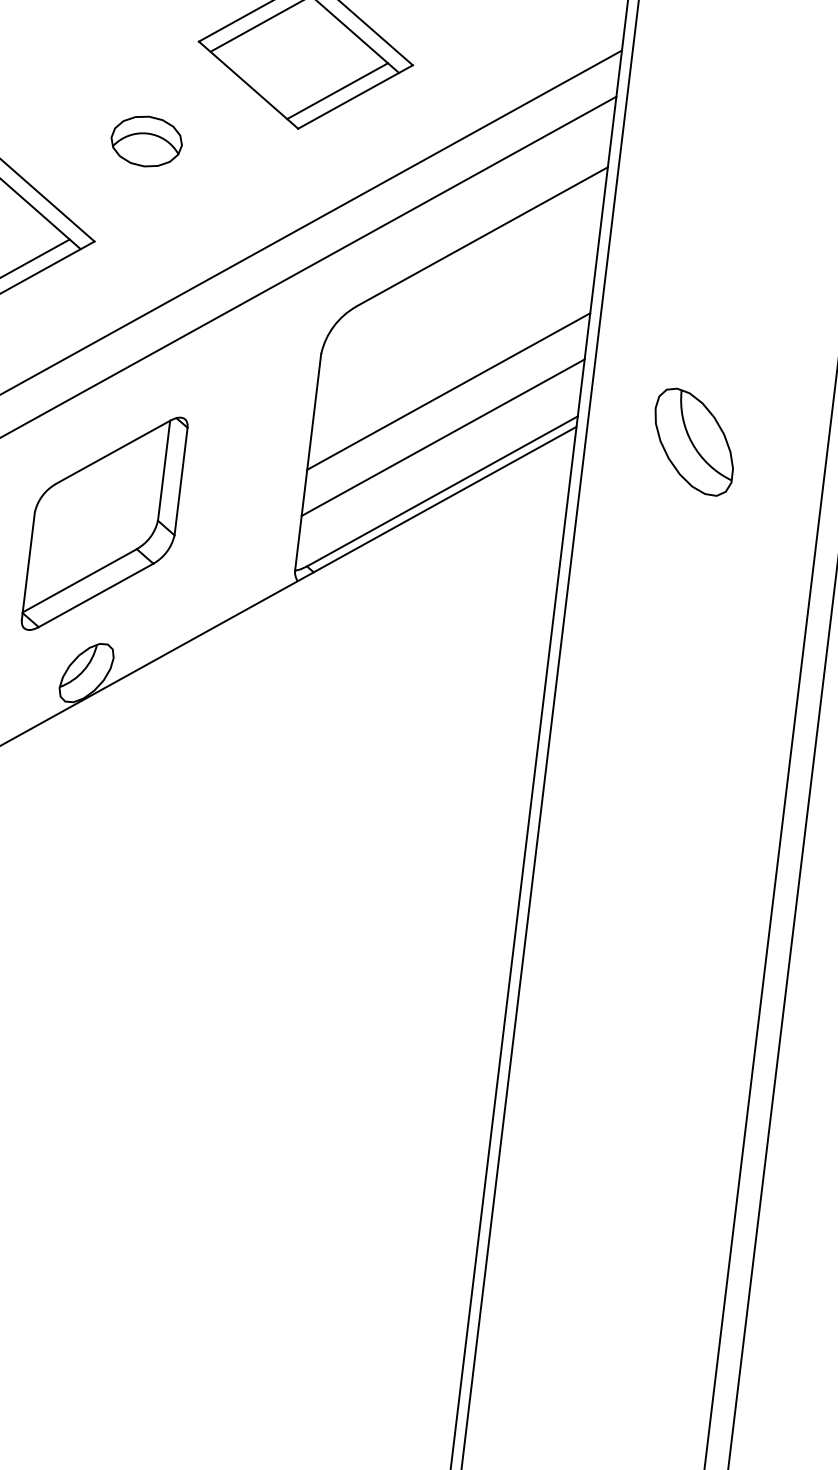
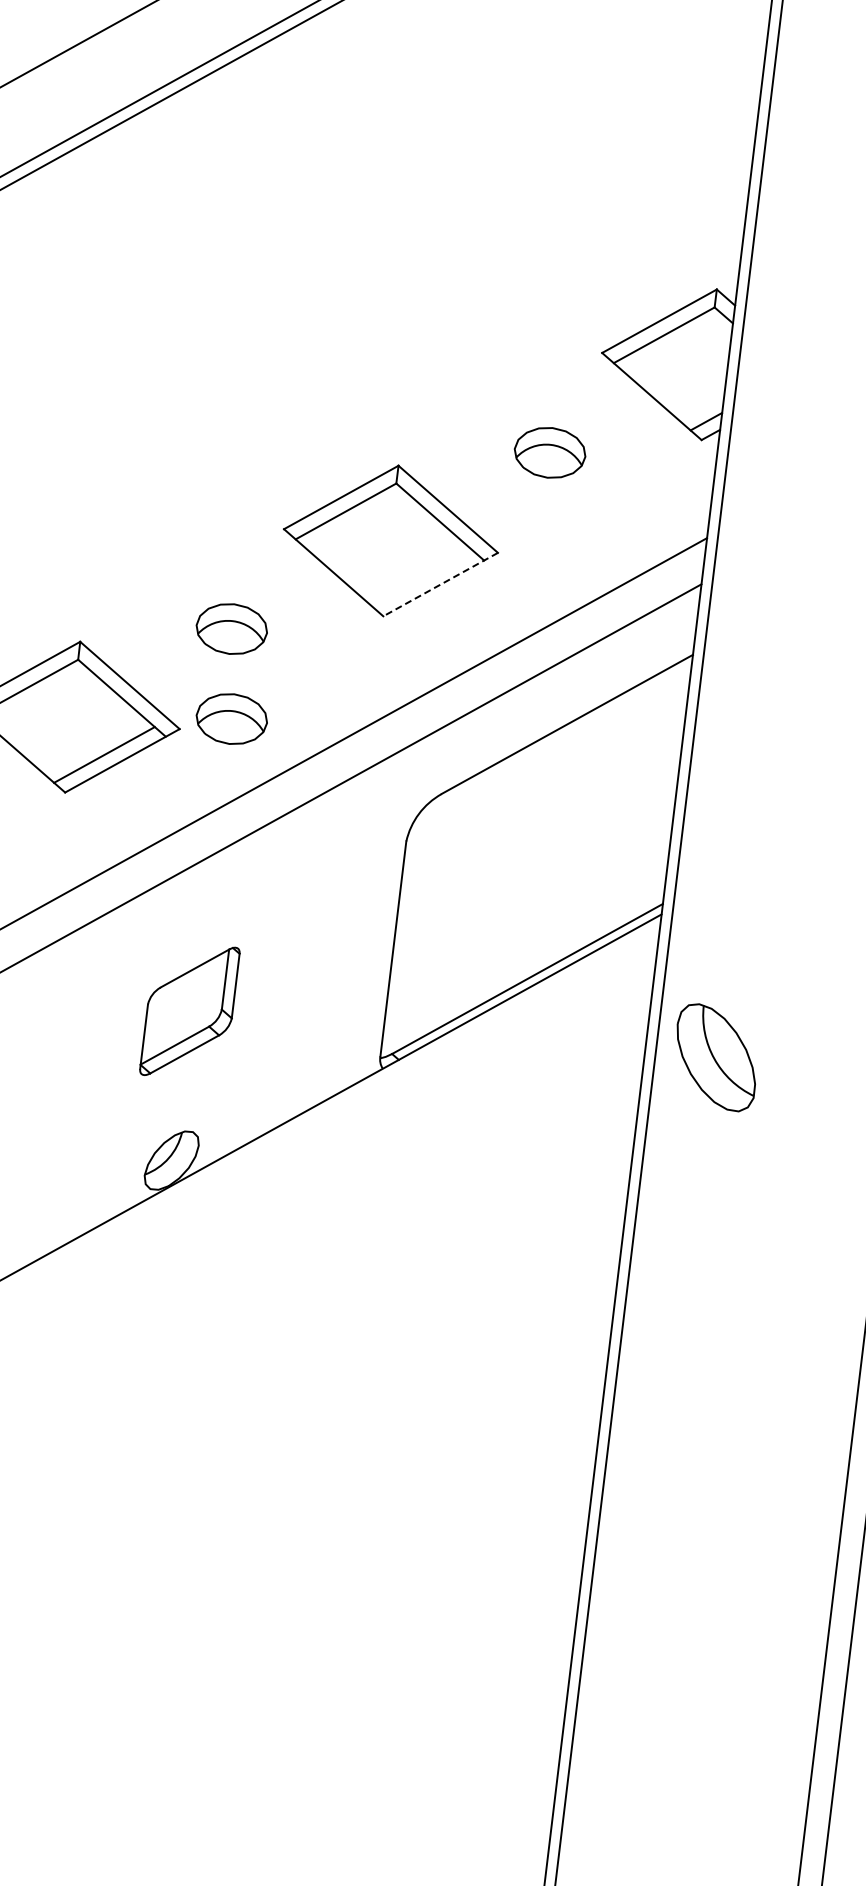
line: (337, 90) -> (422, 578), removed
line: (355, 96) -> (440, 584), solid -> dashed
part: (146, 230) -> (231, 718), added
line: (448, 390) -> (533, 878), removed
line: (442, 436) -> (527, 924), removed
part: (693, 441) -> (715, 1057), moved
part: (104, 523) -> (189, 1011), size x0.6

